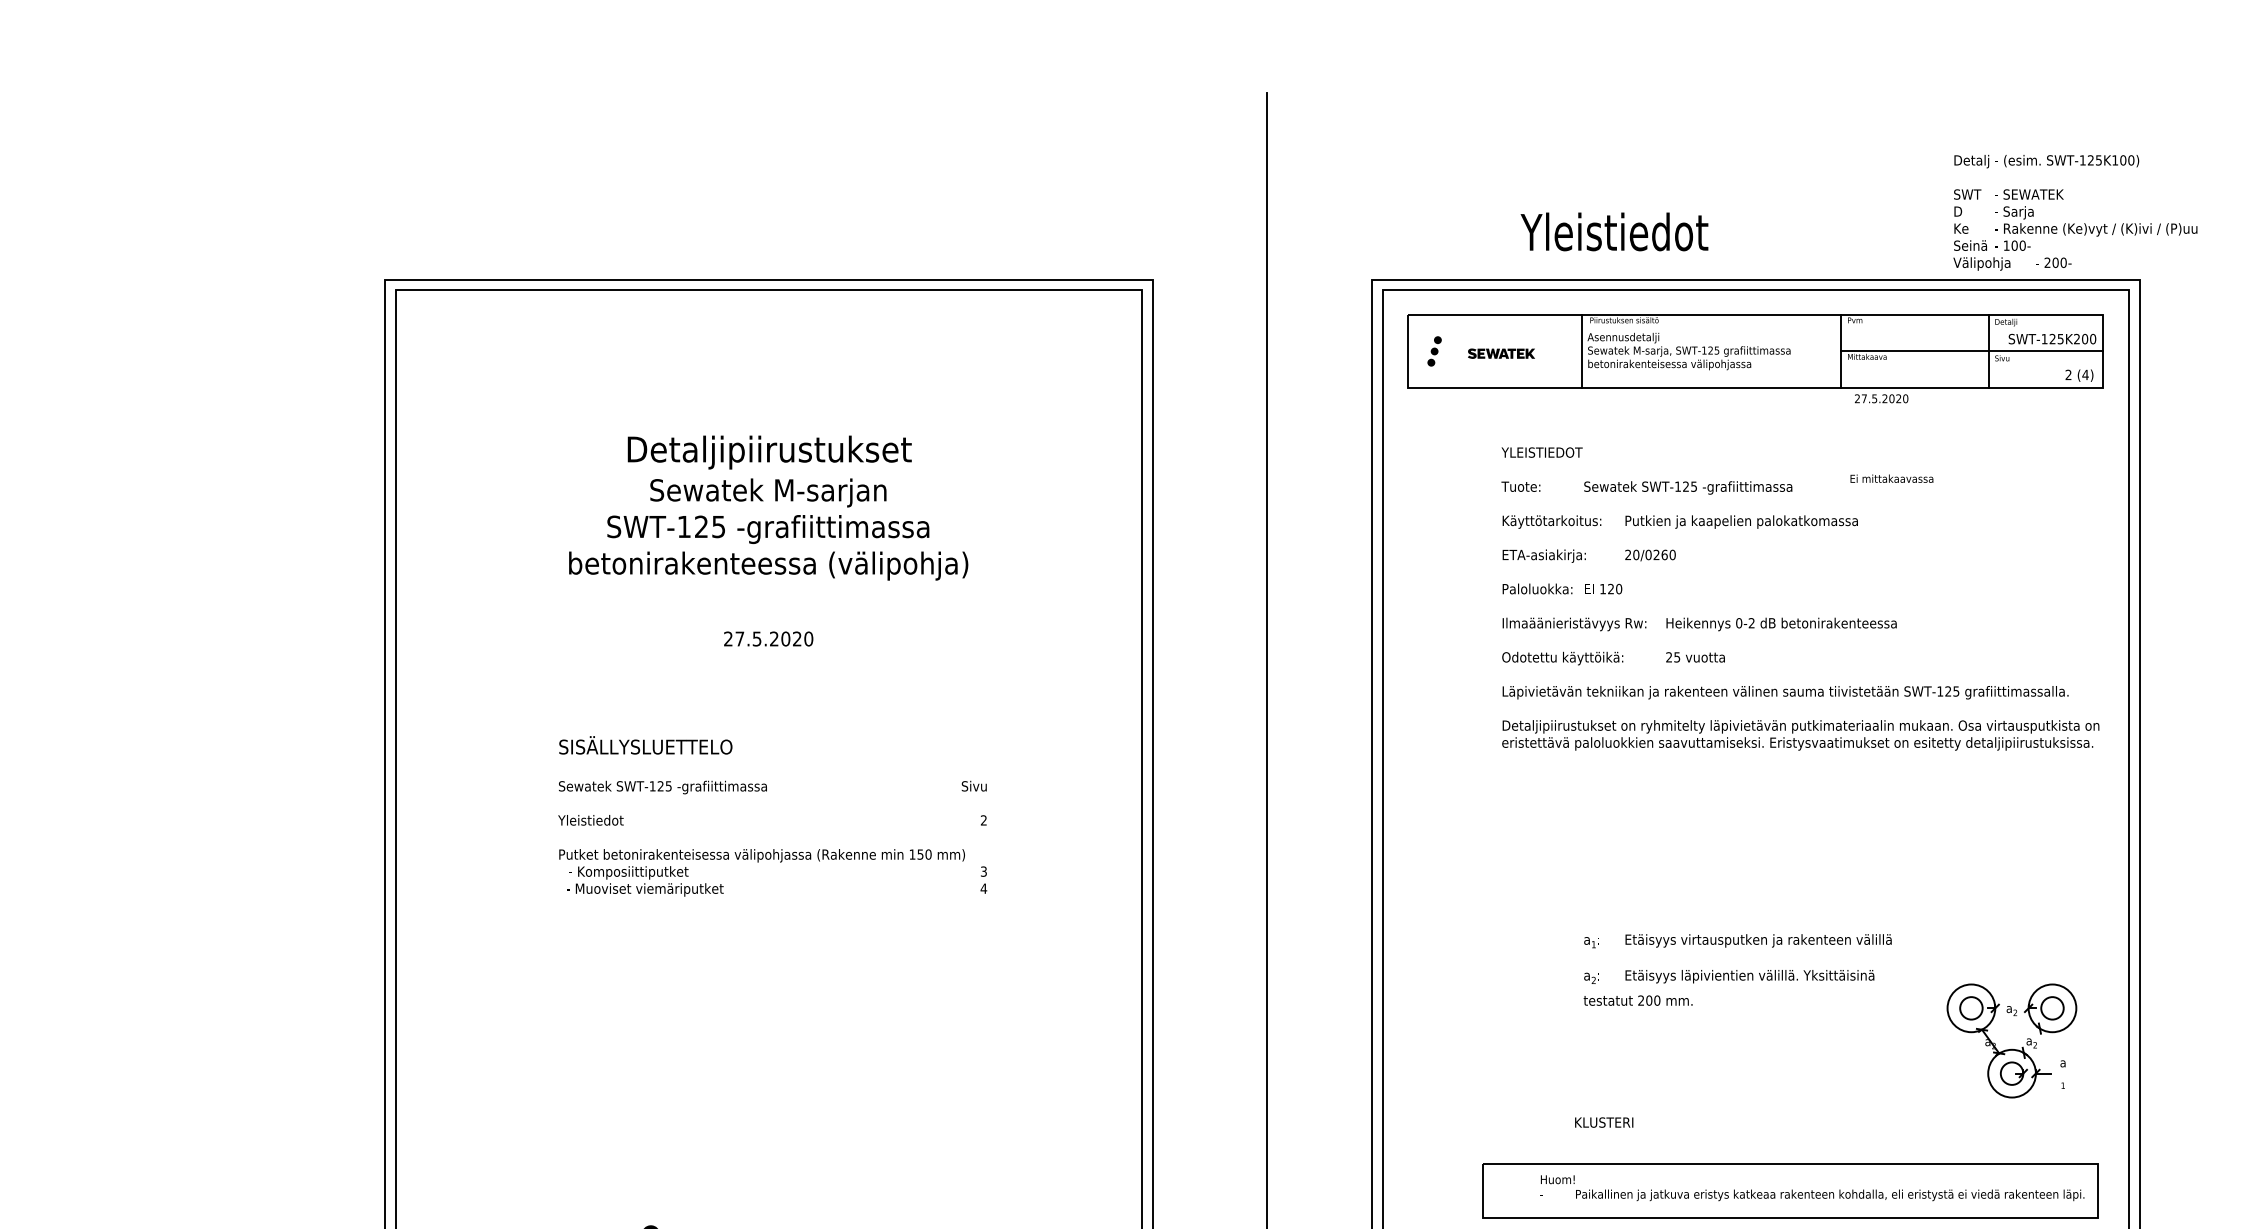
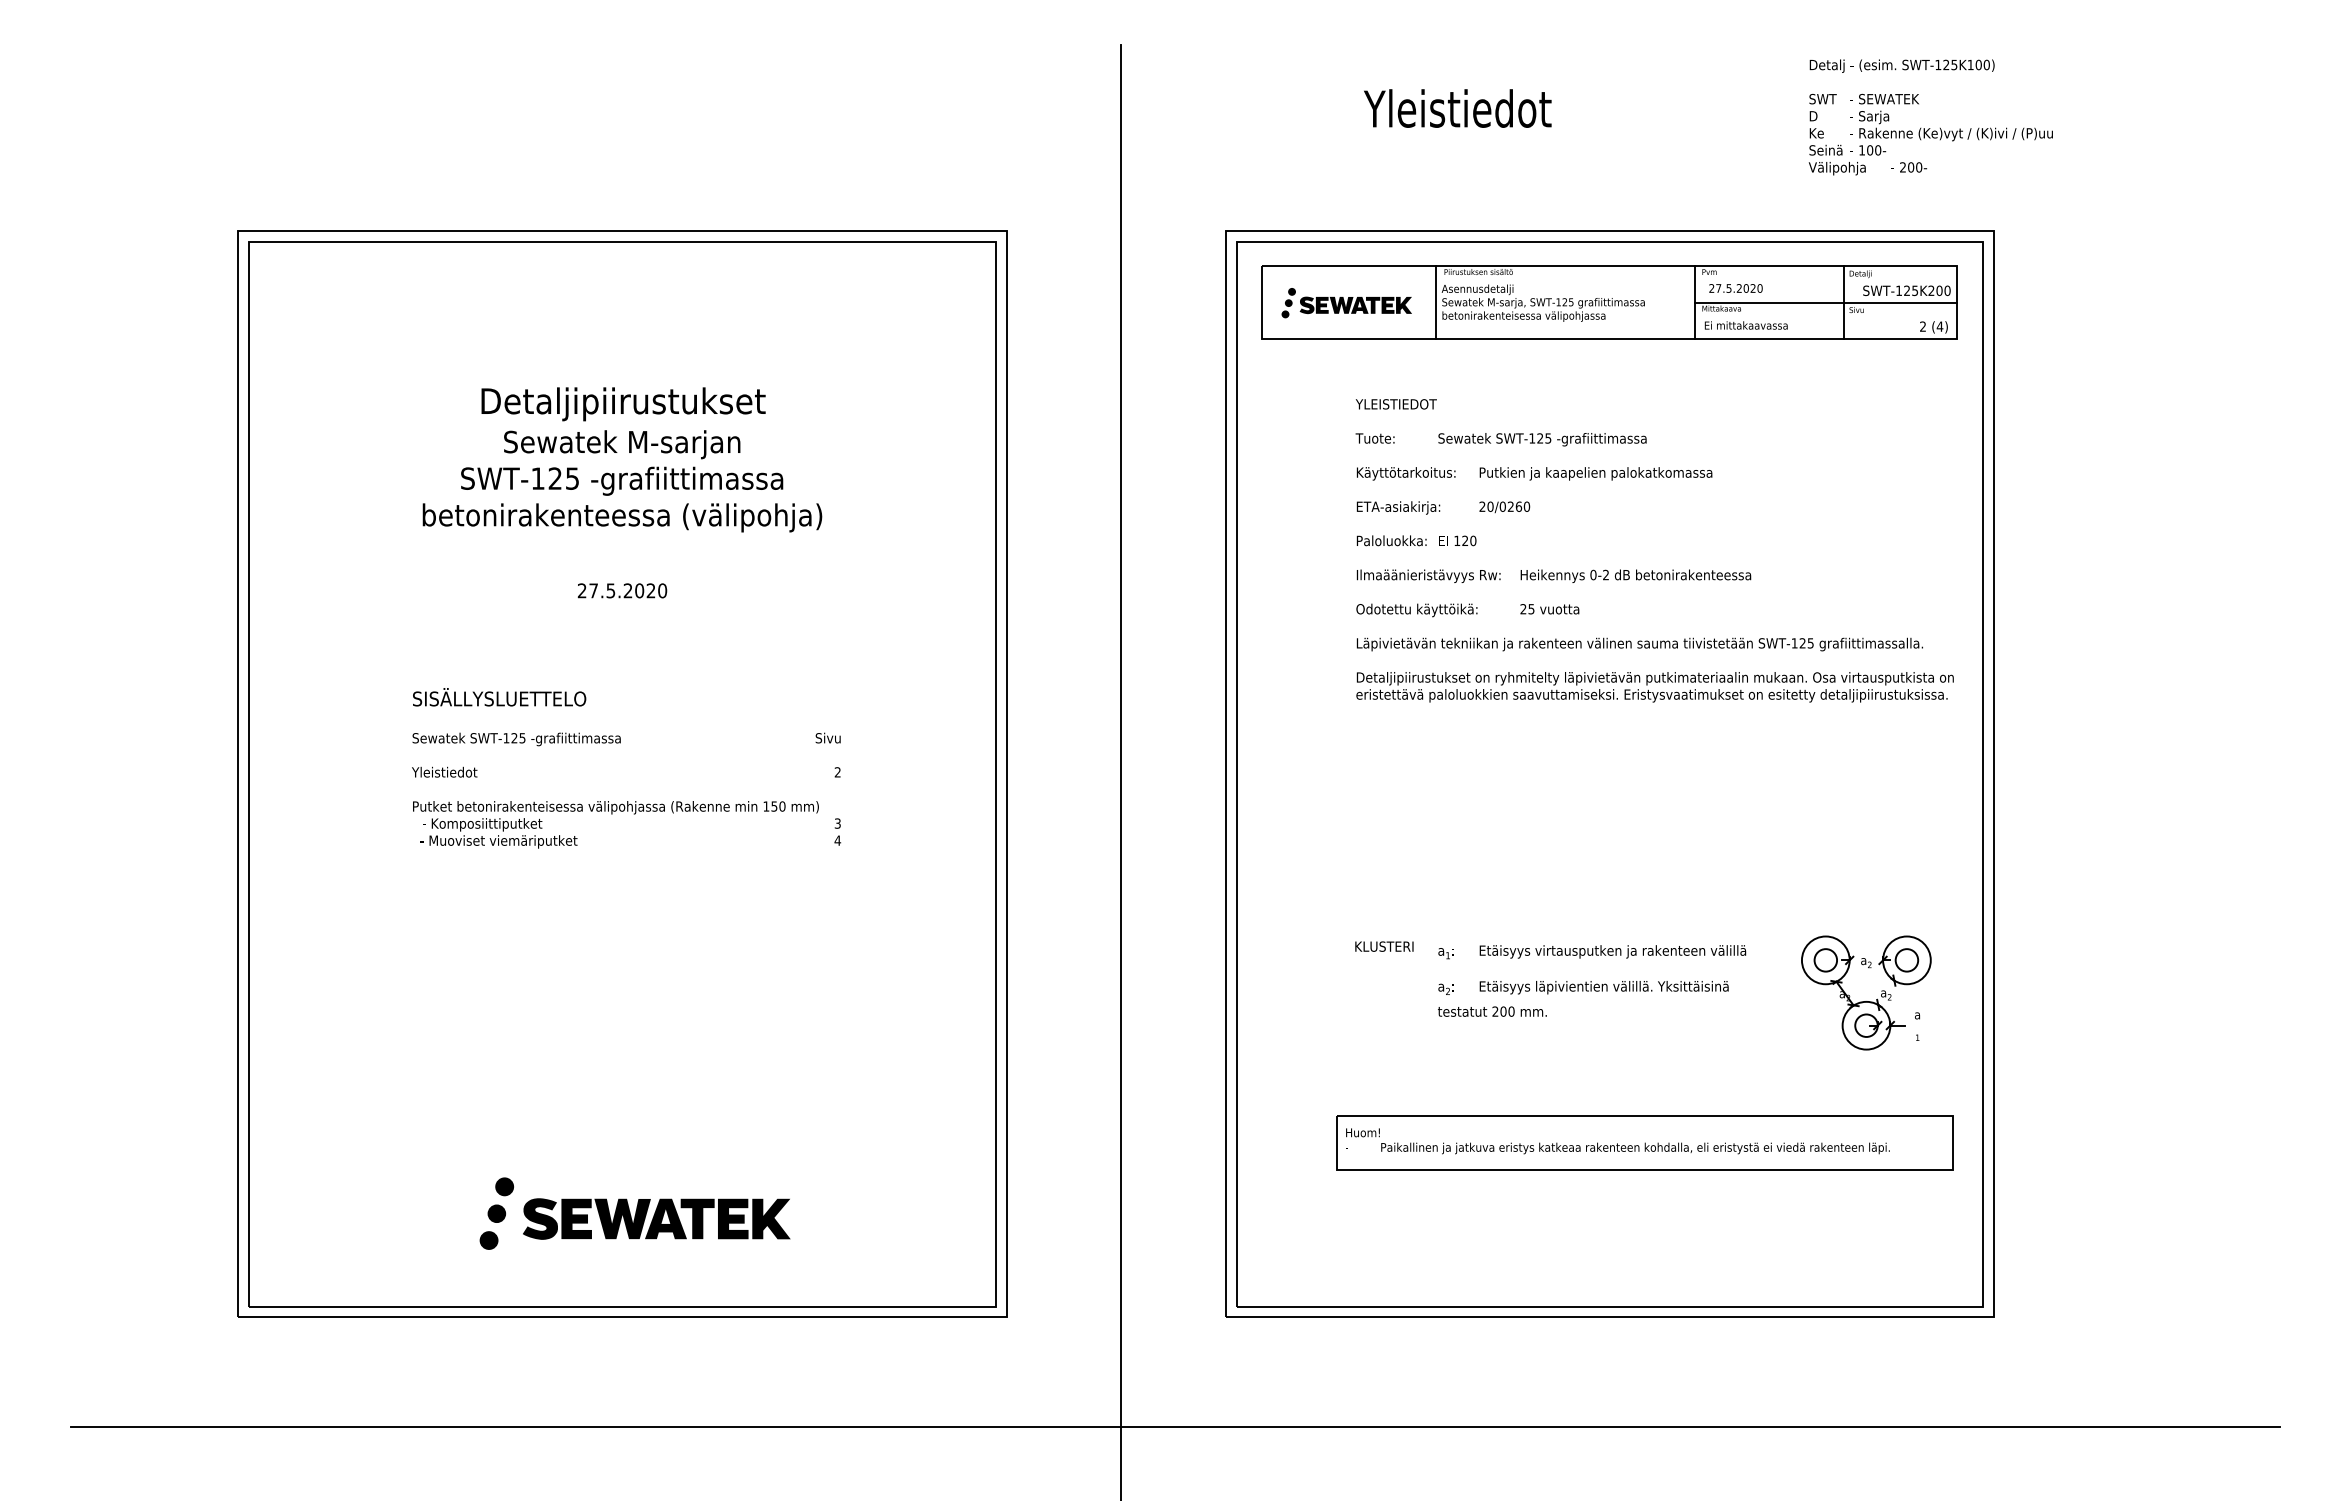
text: (2075, 212) -> (1930, 117), moved
text: (1614, 231) -> (1457, 108), moved
part: (1501, 353) -> (1355, 305), size x1.67
text: (1881, 398) -> (1735, 288), moved
text: (1891, 478) -> (1745, 325), moved
text: (1738, 969) -> (1592, 980), moved
text: (1604, 1122) -> (1384, 946), moved
text: (1812, 1188) -> (1617, 1141), moved

